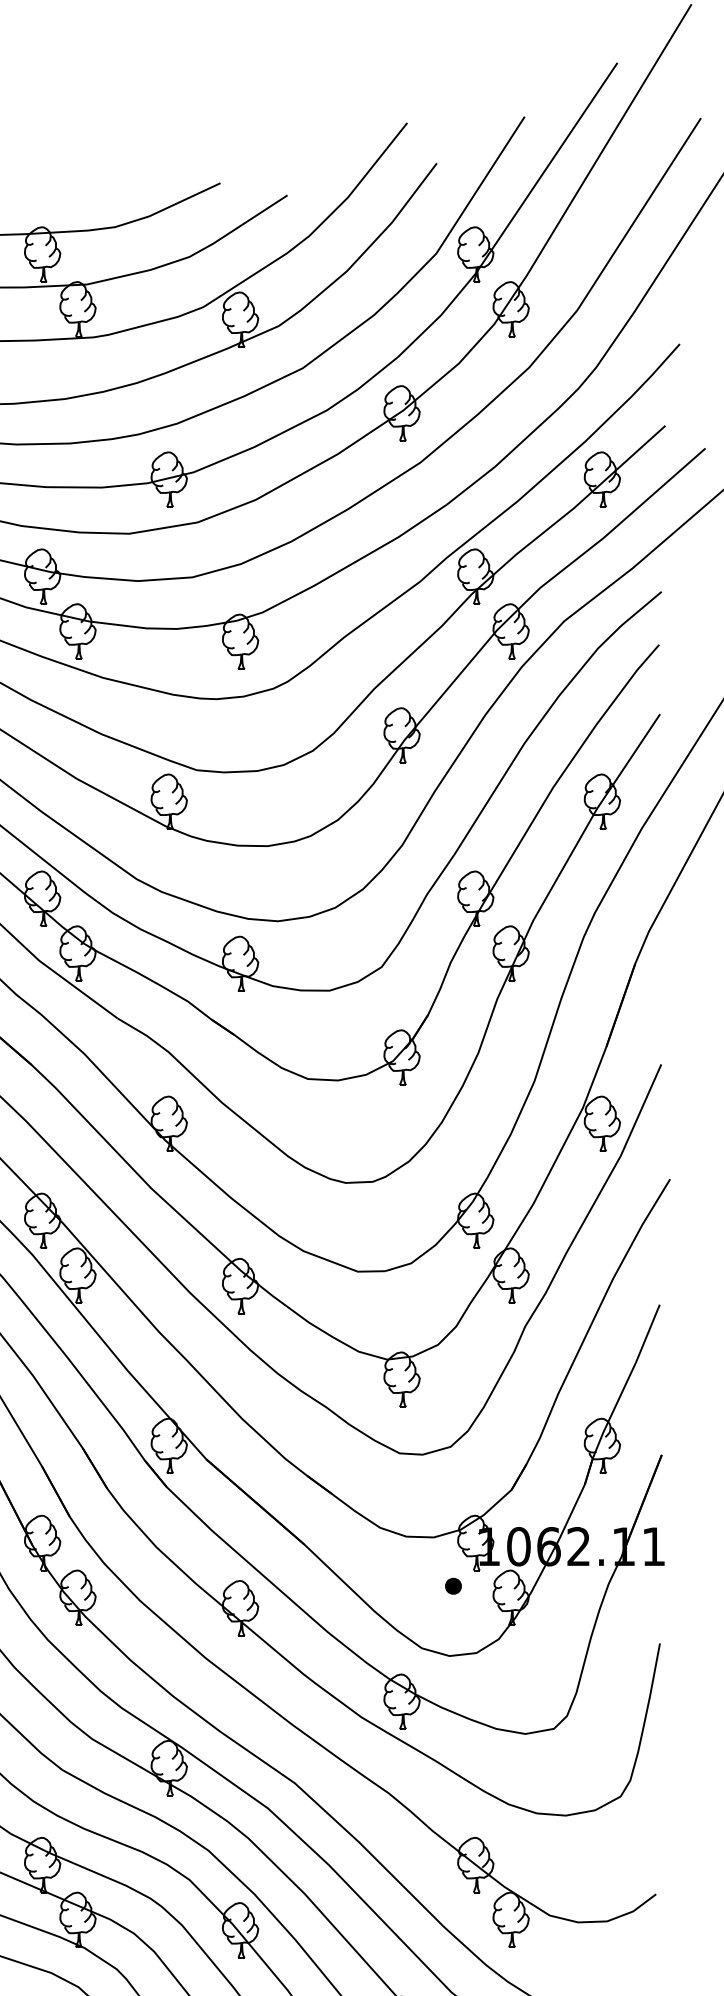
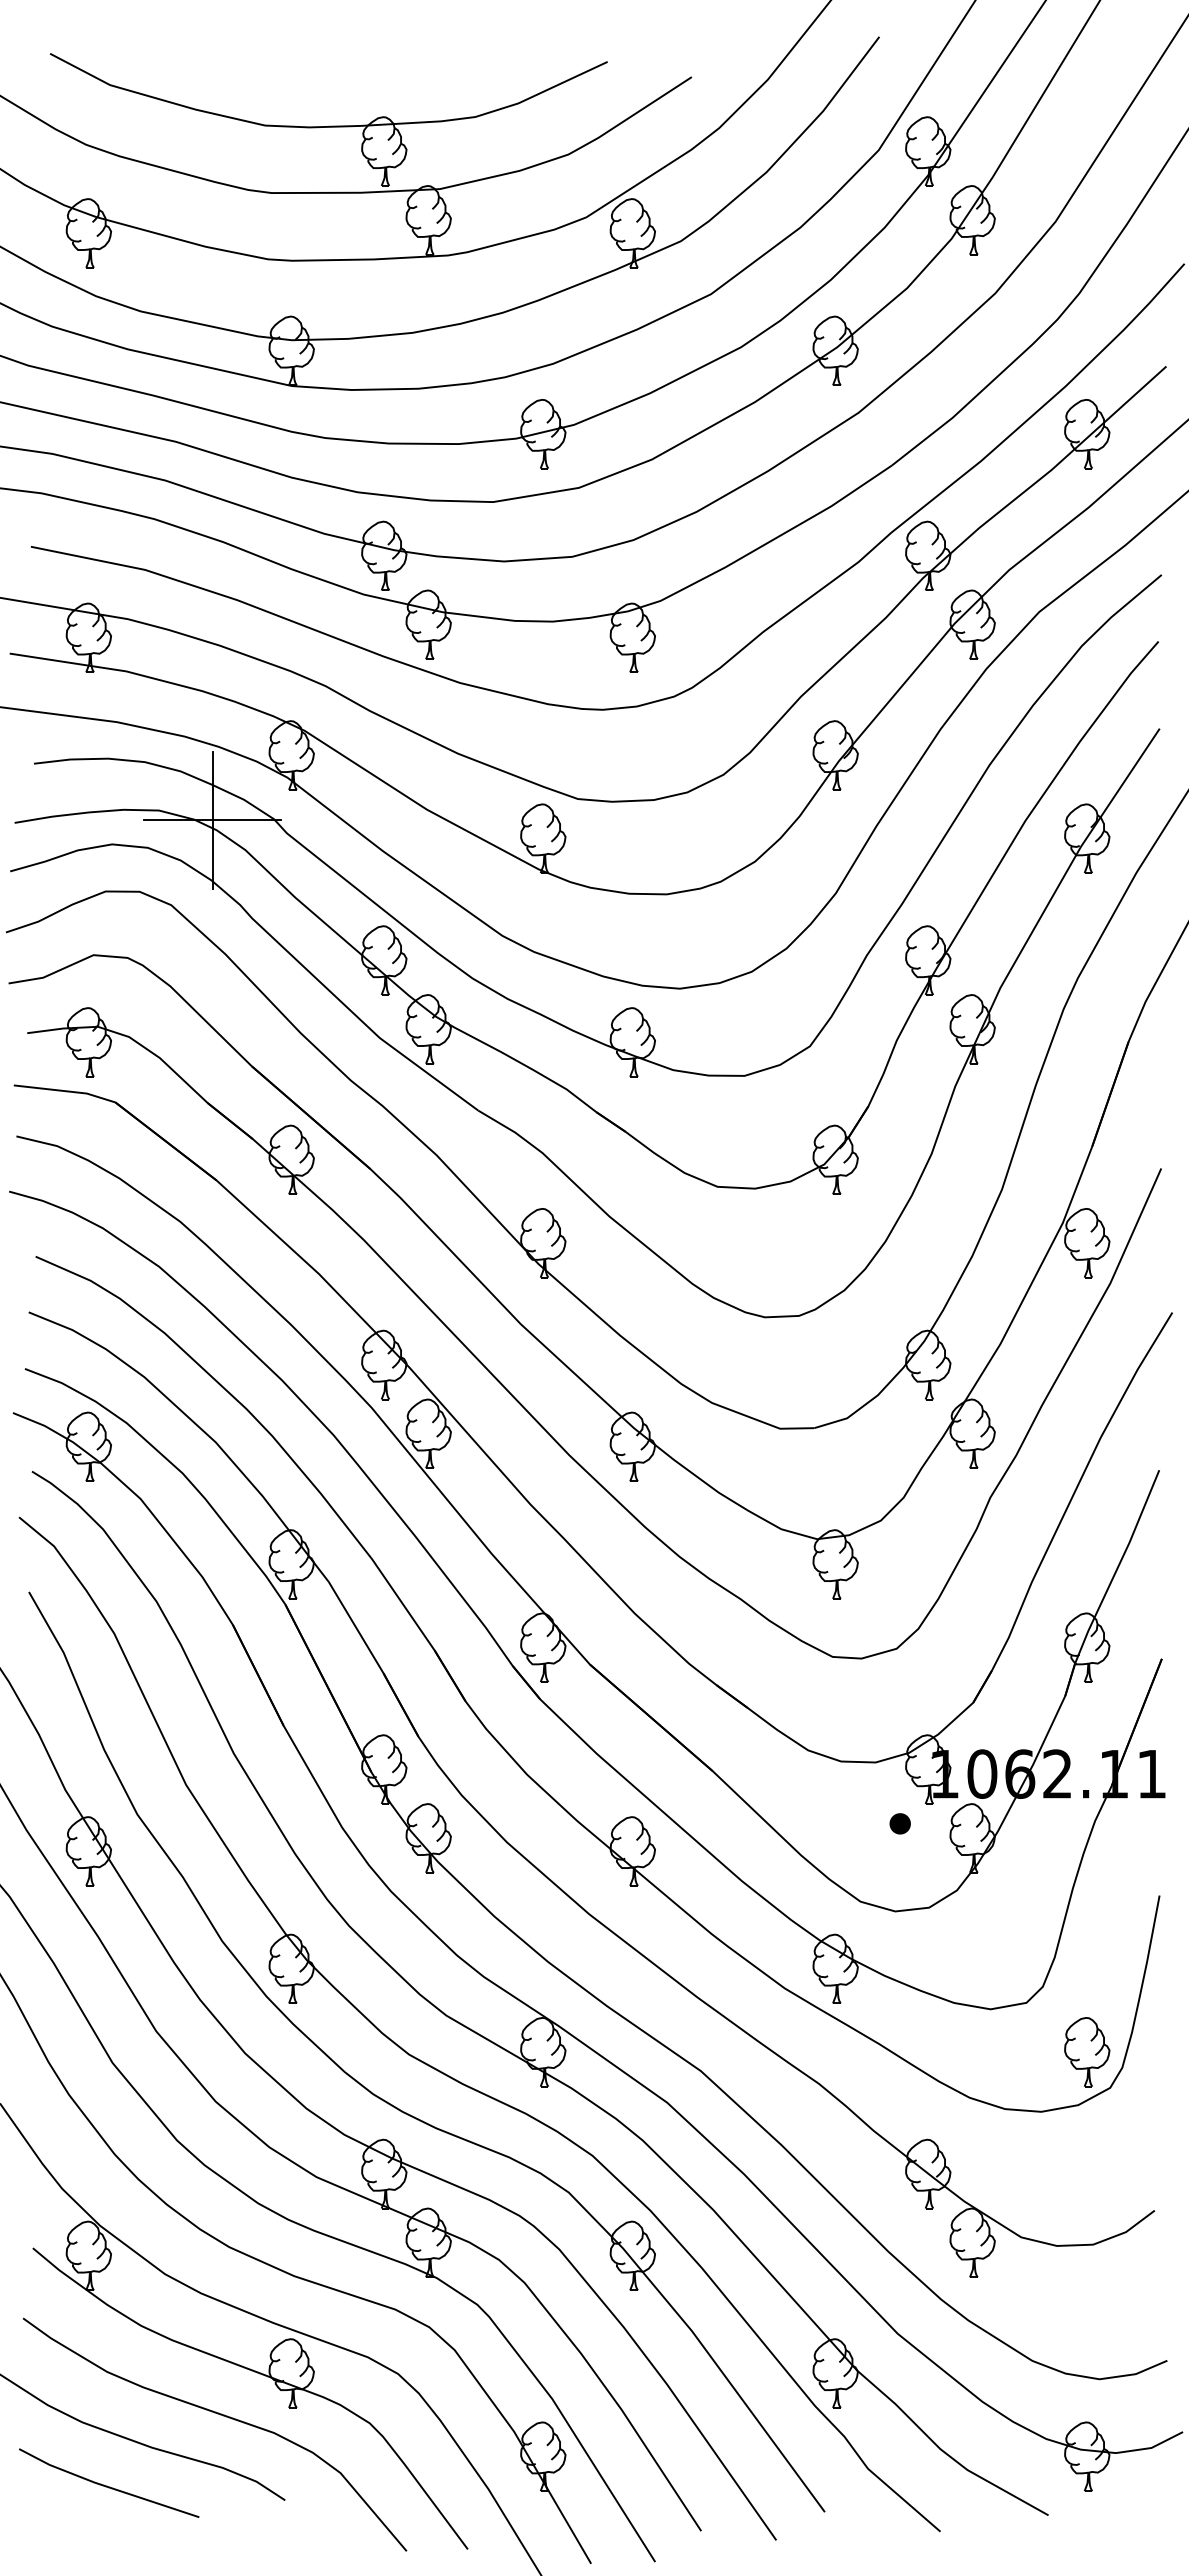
part: (602, 1768) -> (1087, 2052), added

